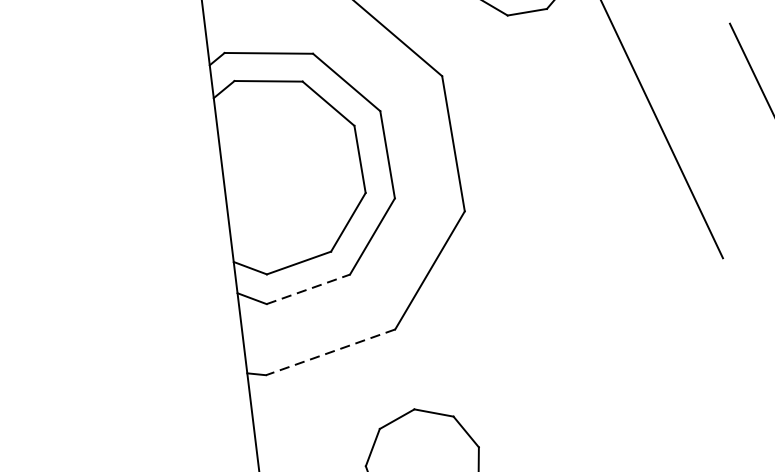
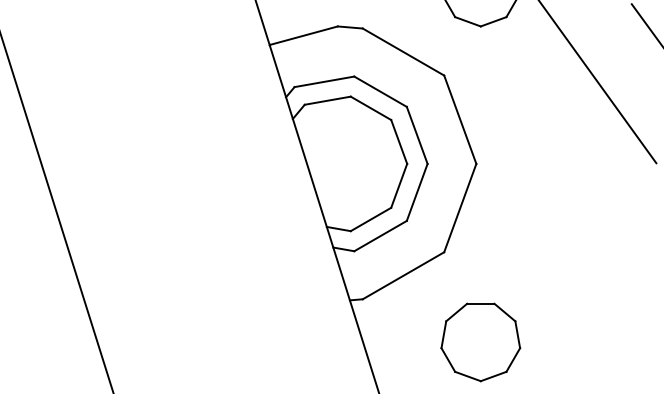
line: (309, 288) -> (381, 235), dashed -> solid
line: (330, 353) -> (403, 276), dashed -> solid

